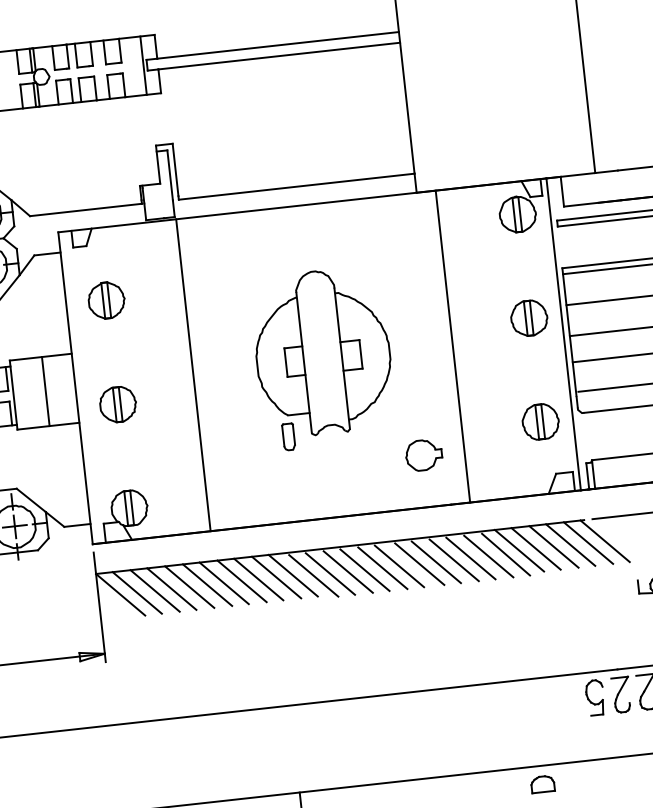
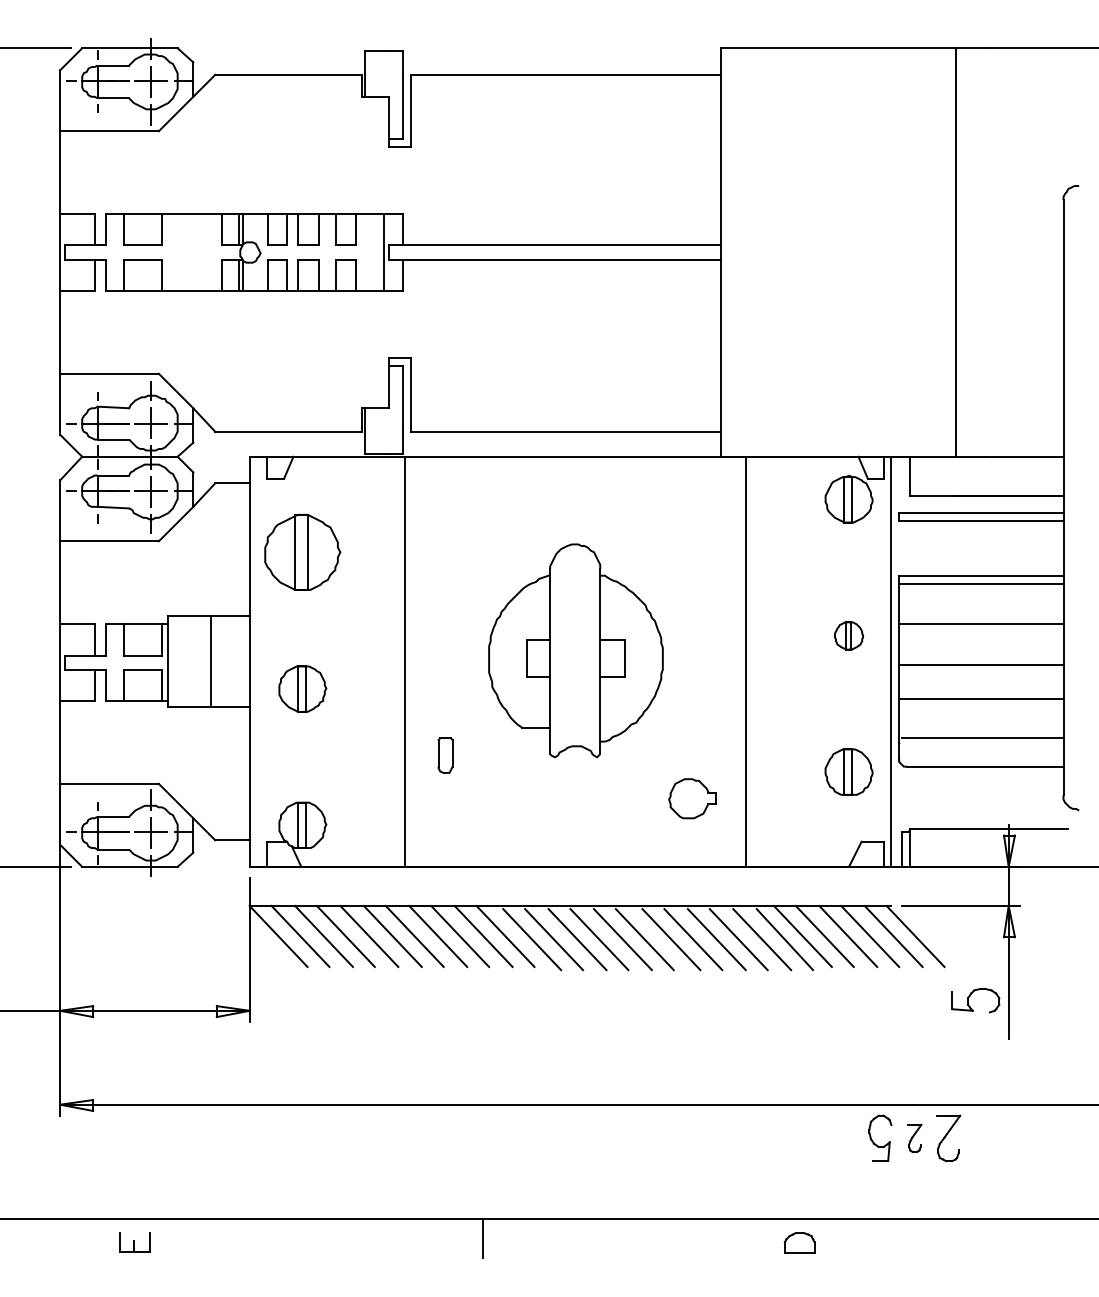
part: (106, 299) -> (302, 551), size x1.6
part: (528, 317) -> (848, 635), size x0.6
part: (288, 436) -> (445, 755), moved
part: (621, 695) -> (914, 1138), size x0.6

